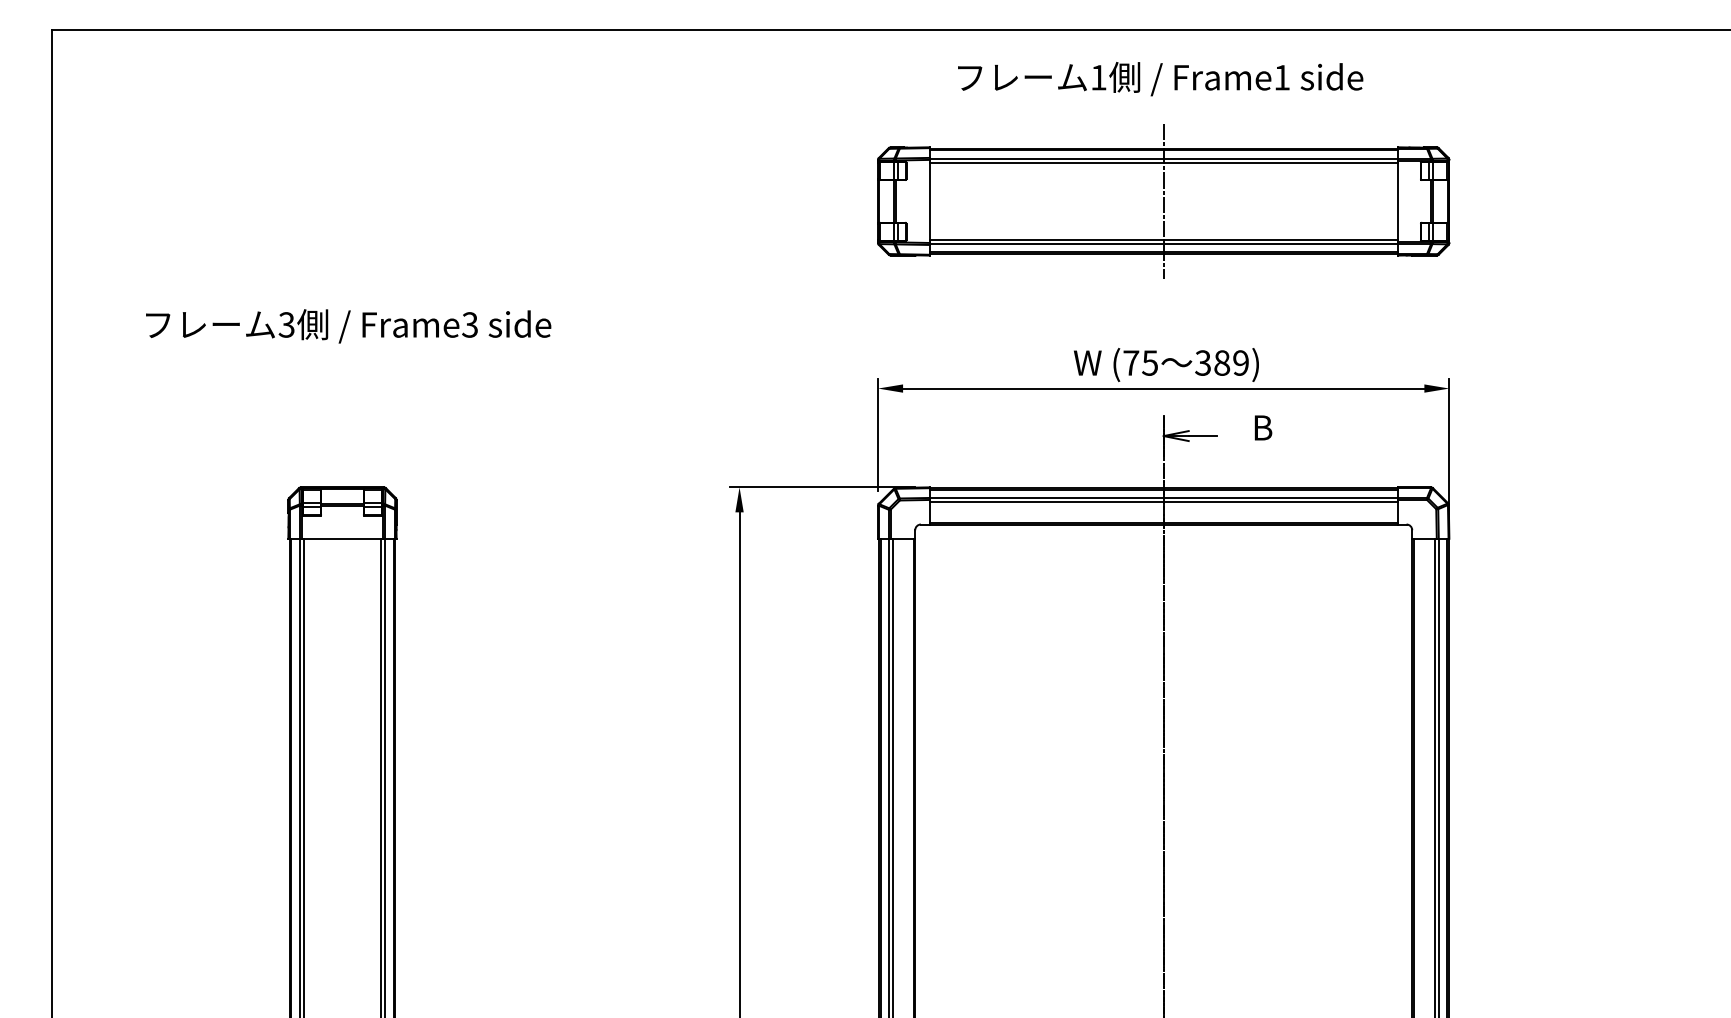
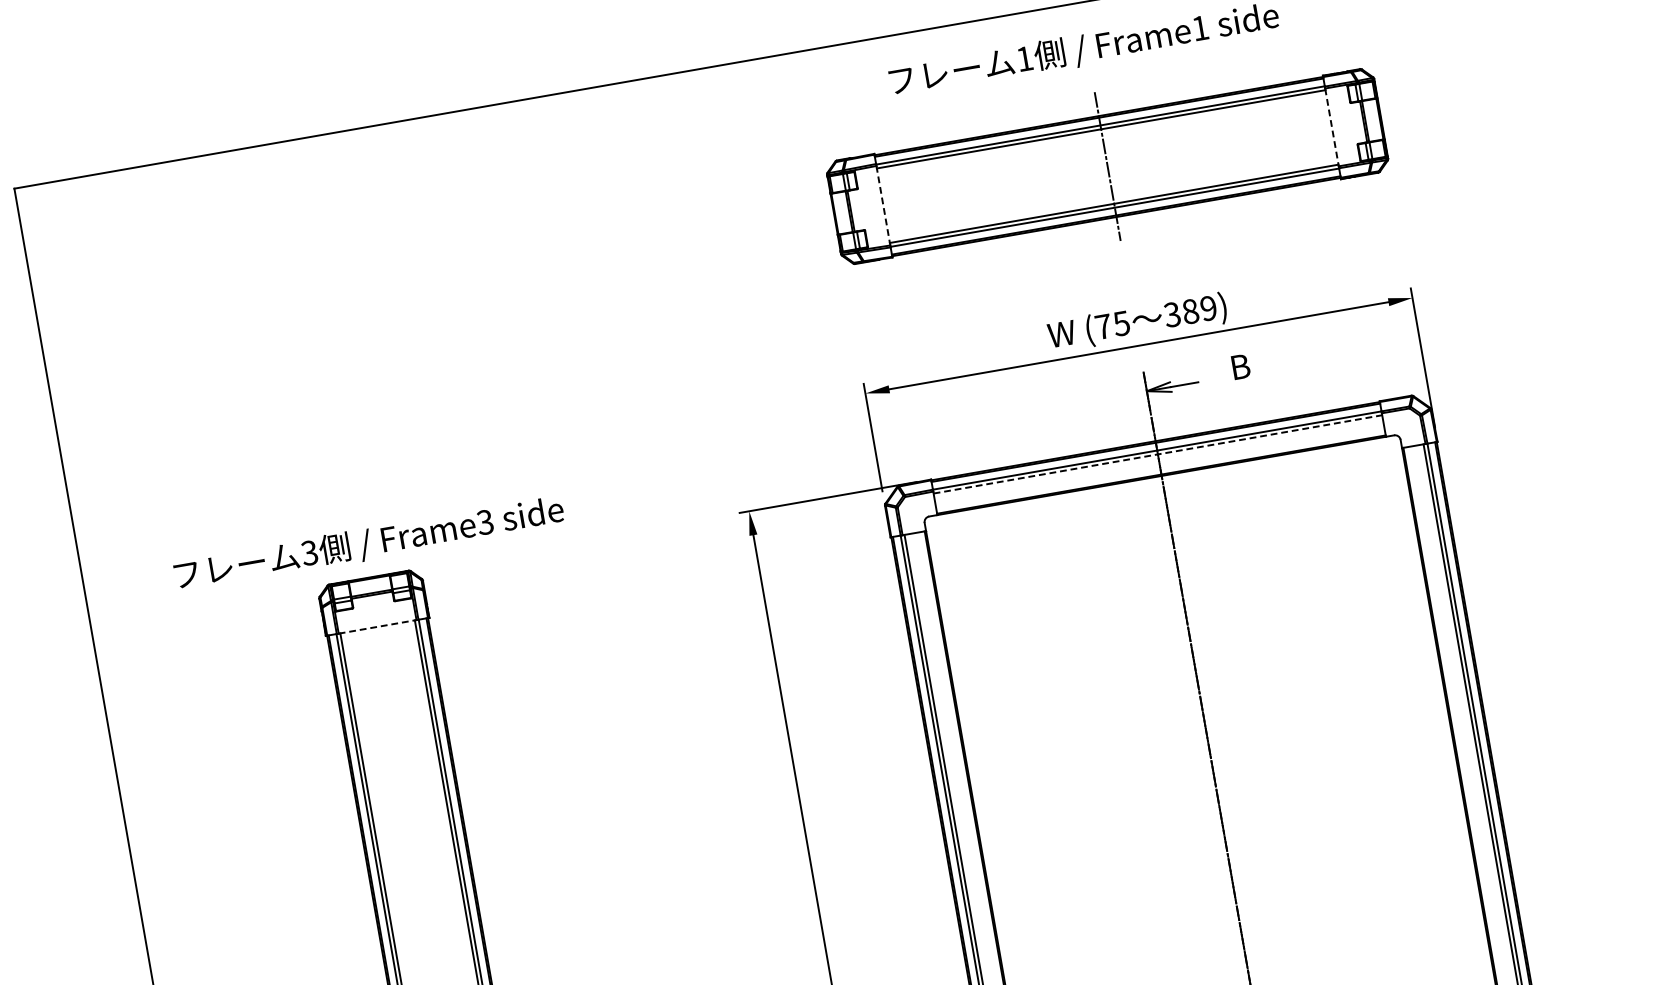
line: (929, 201) -> (883, 205), solid -> dashed
line: (1397, 201) -> (1331, 127), solid -> dashed
text: (348, 326) -> (369, 544), moved
line: (1164, 502) -> (1158, 454), solid -> dashed
line: (342, 538) -> (377, 626), solid -> dashed

